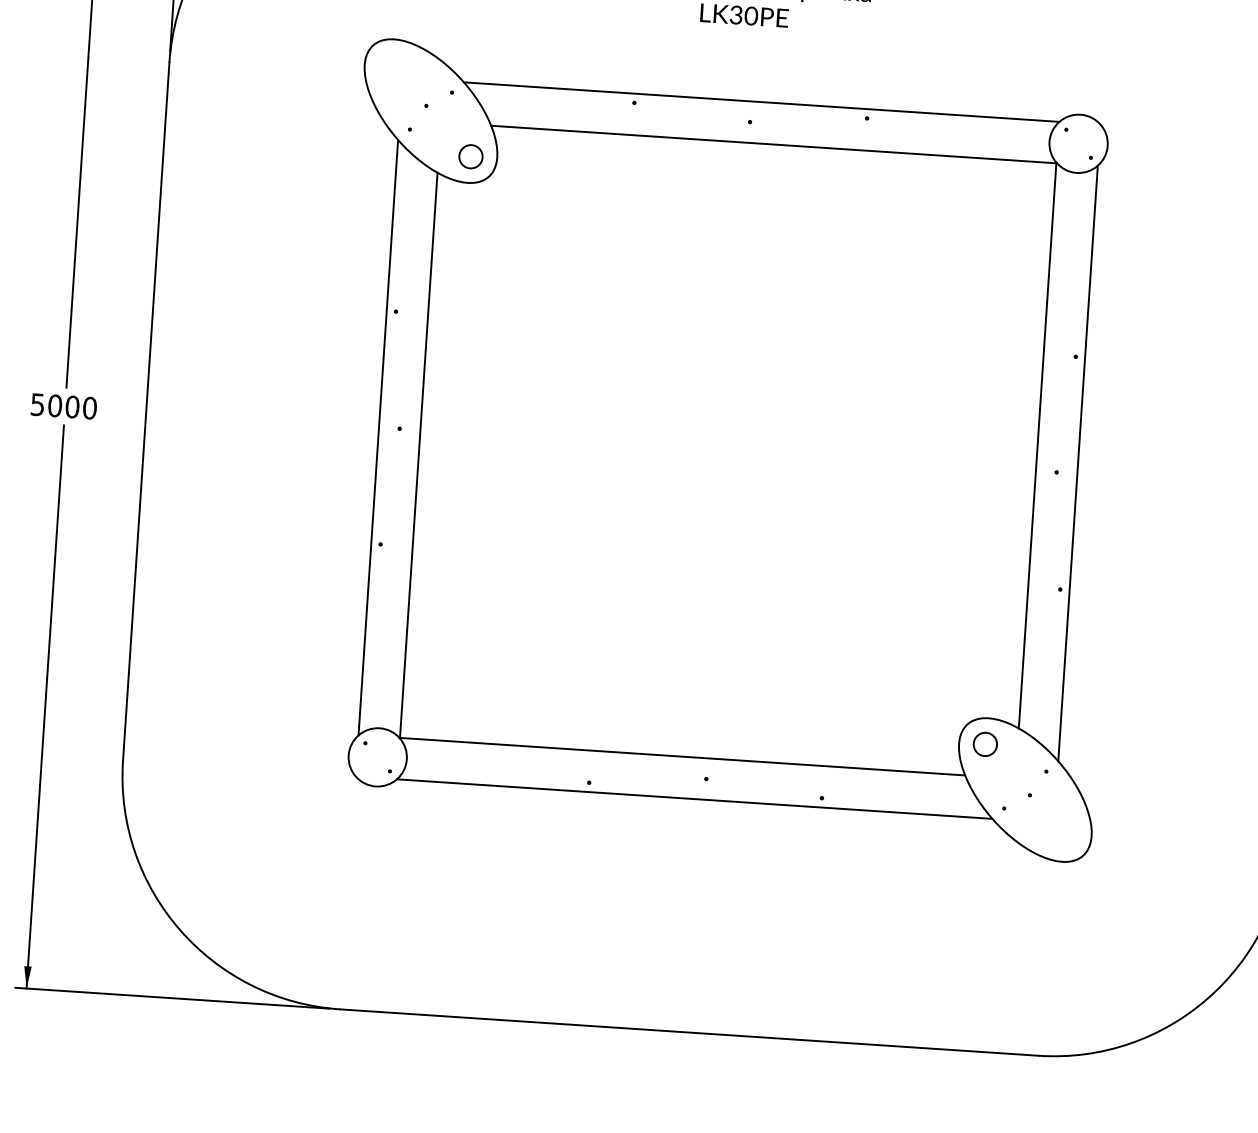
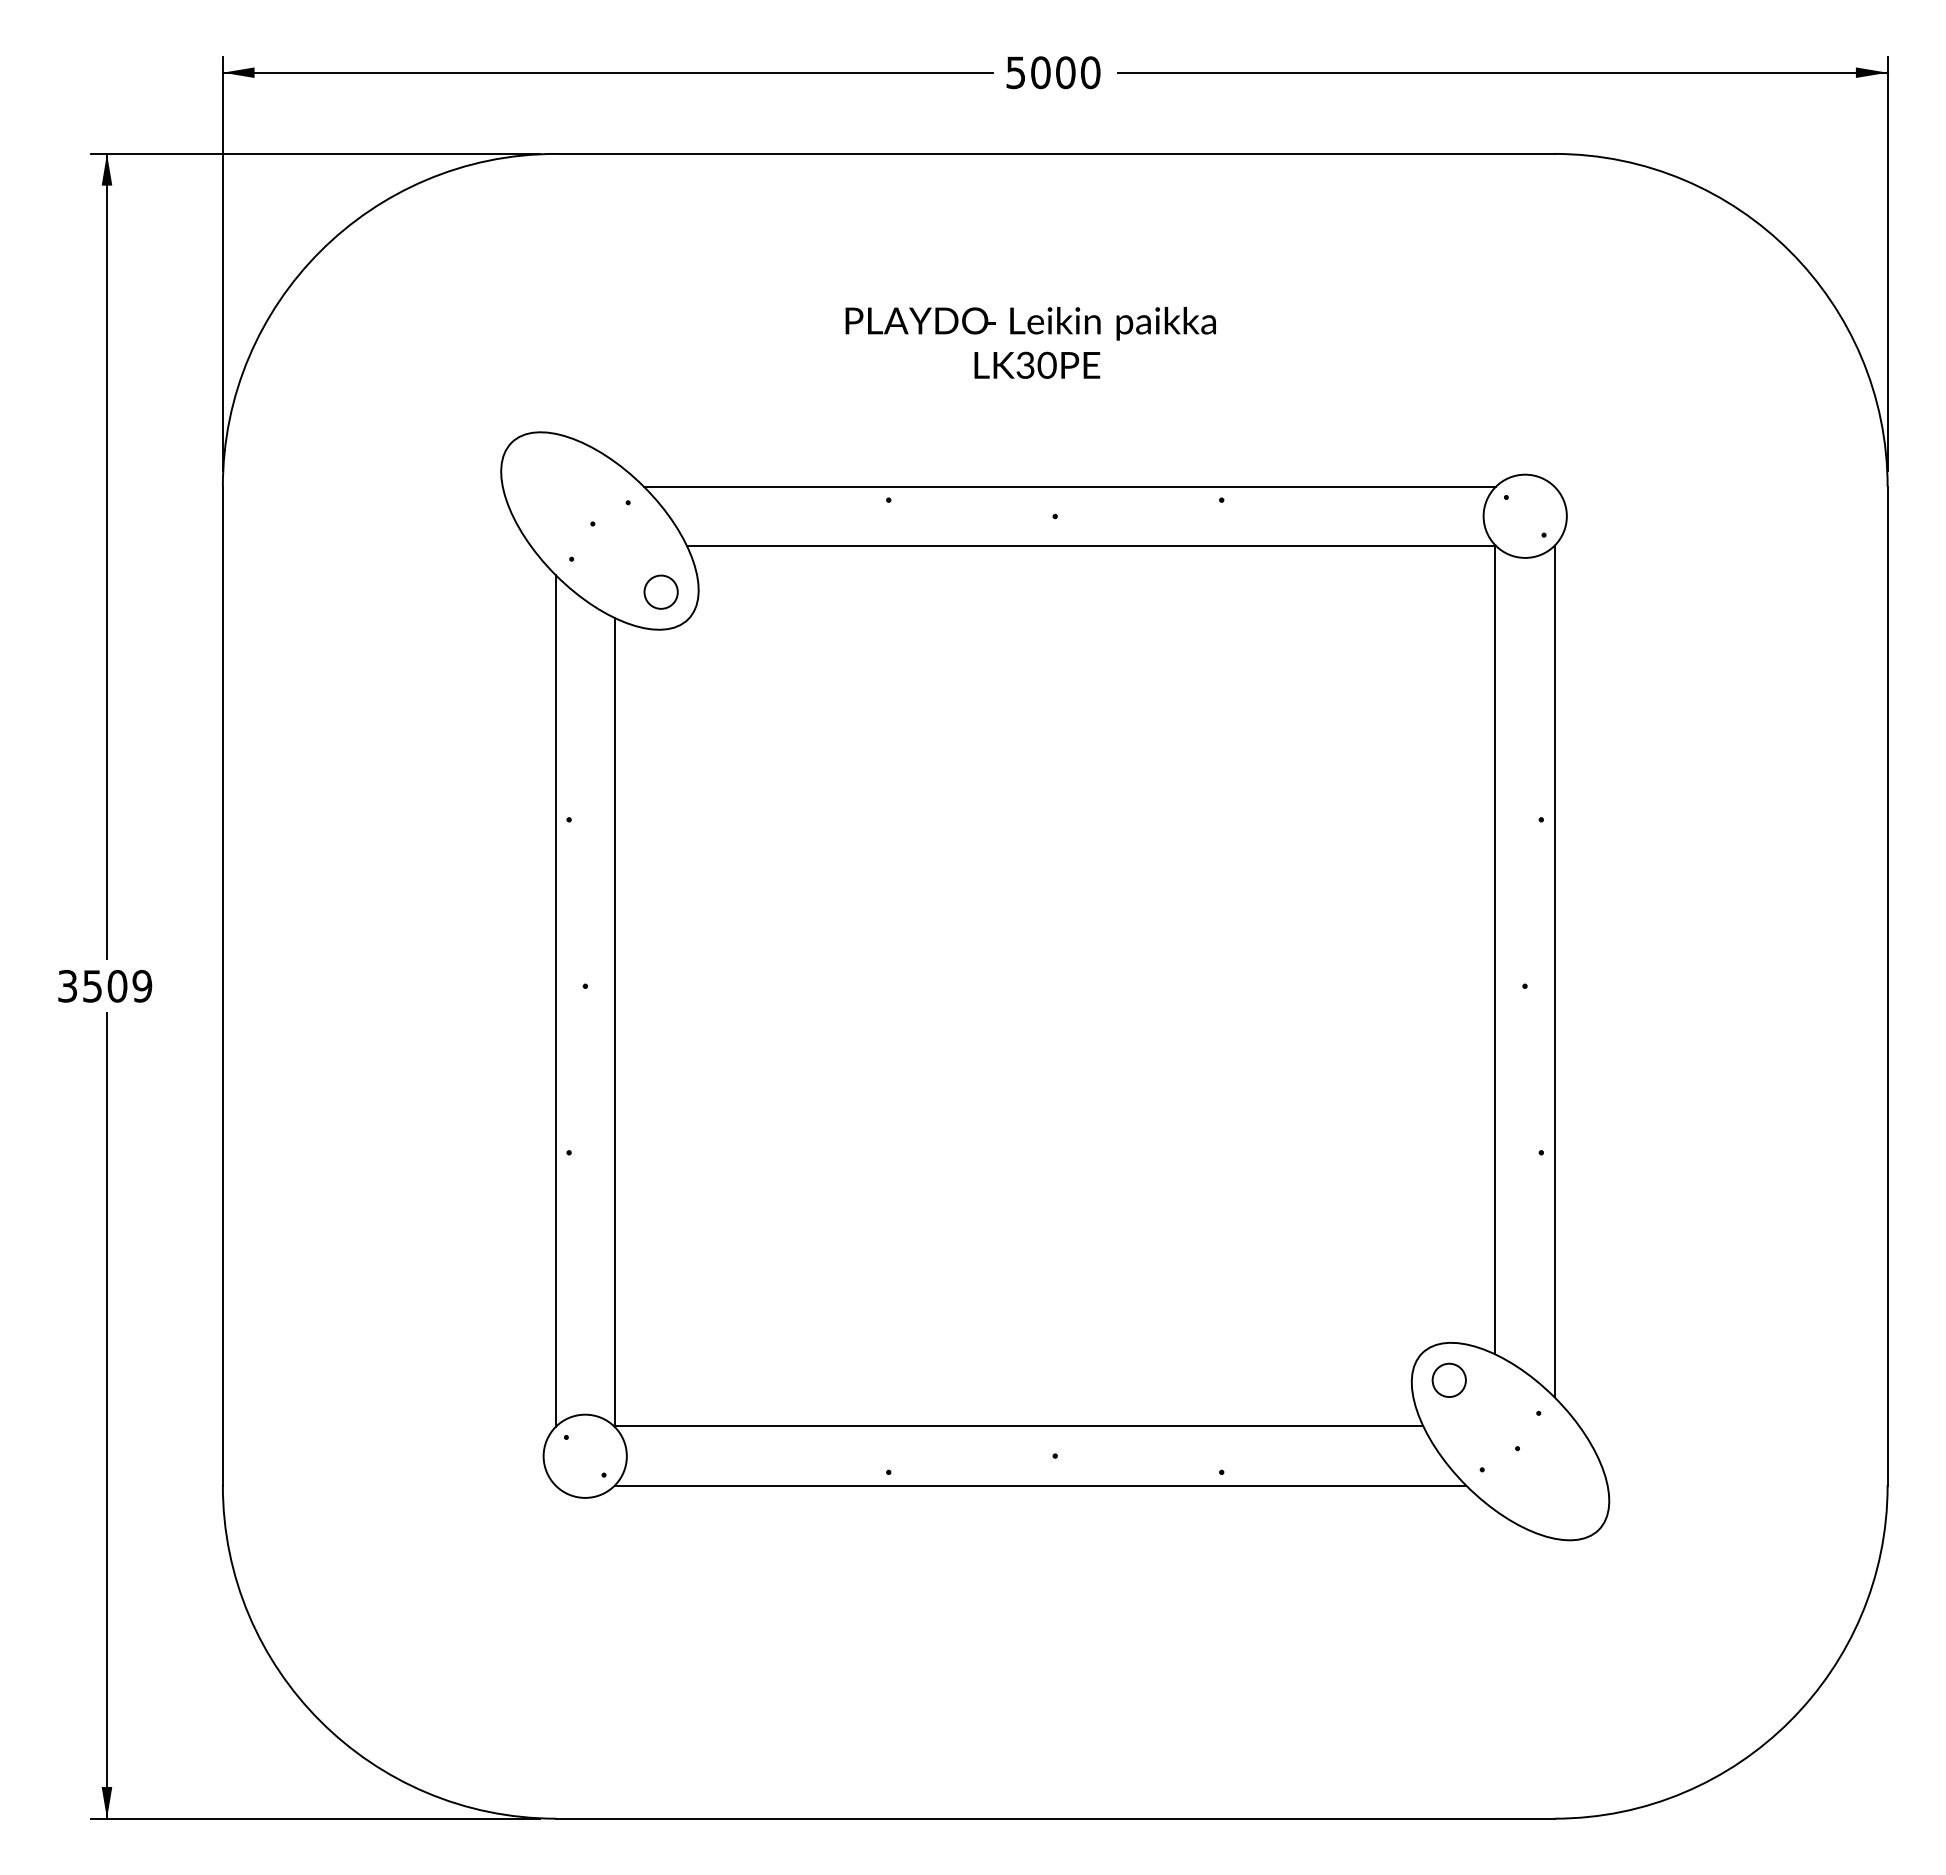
text: (64, 406) -> (105, 986), 5000 -> 3509

